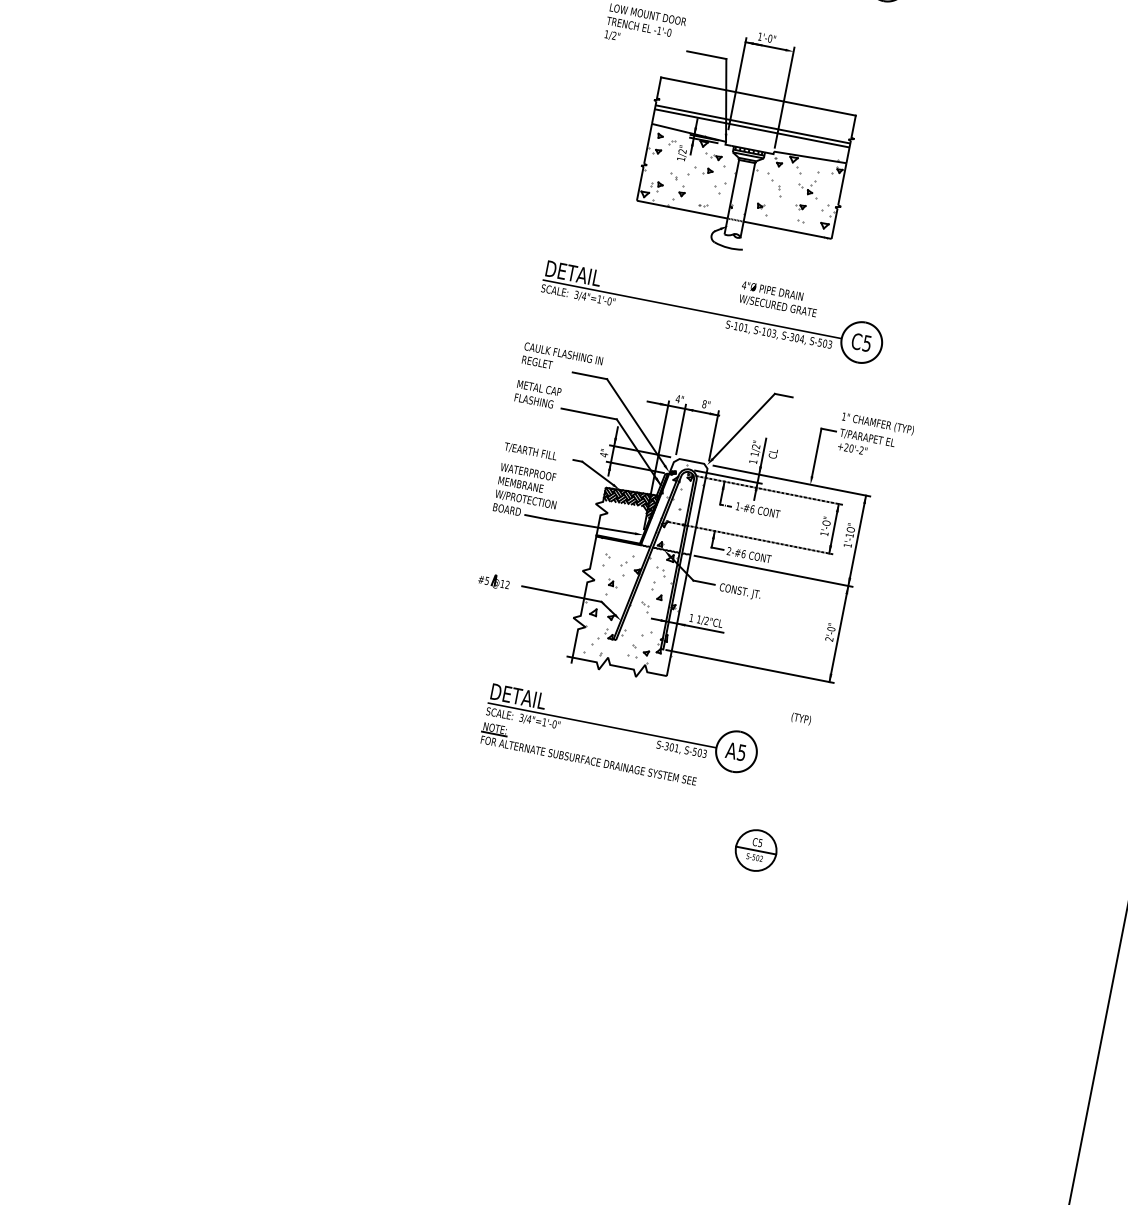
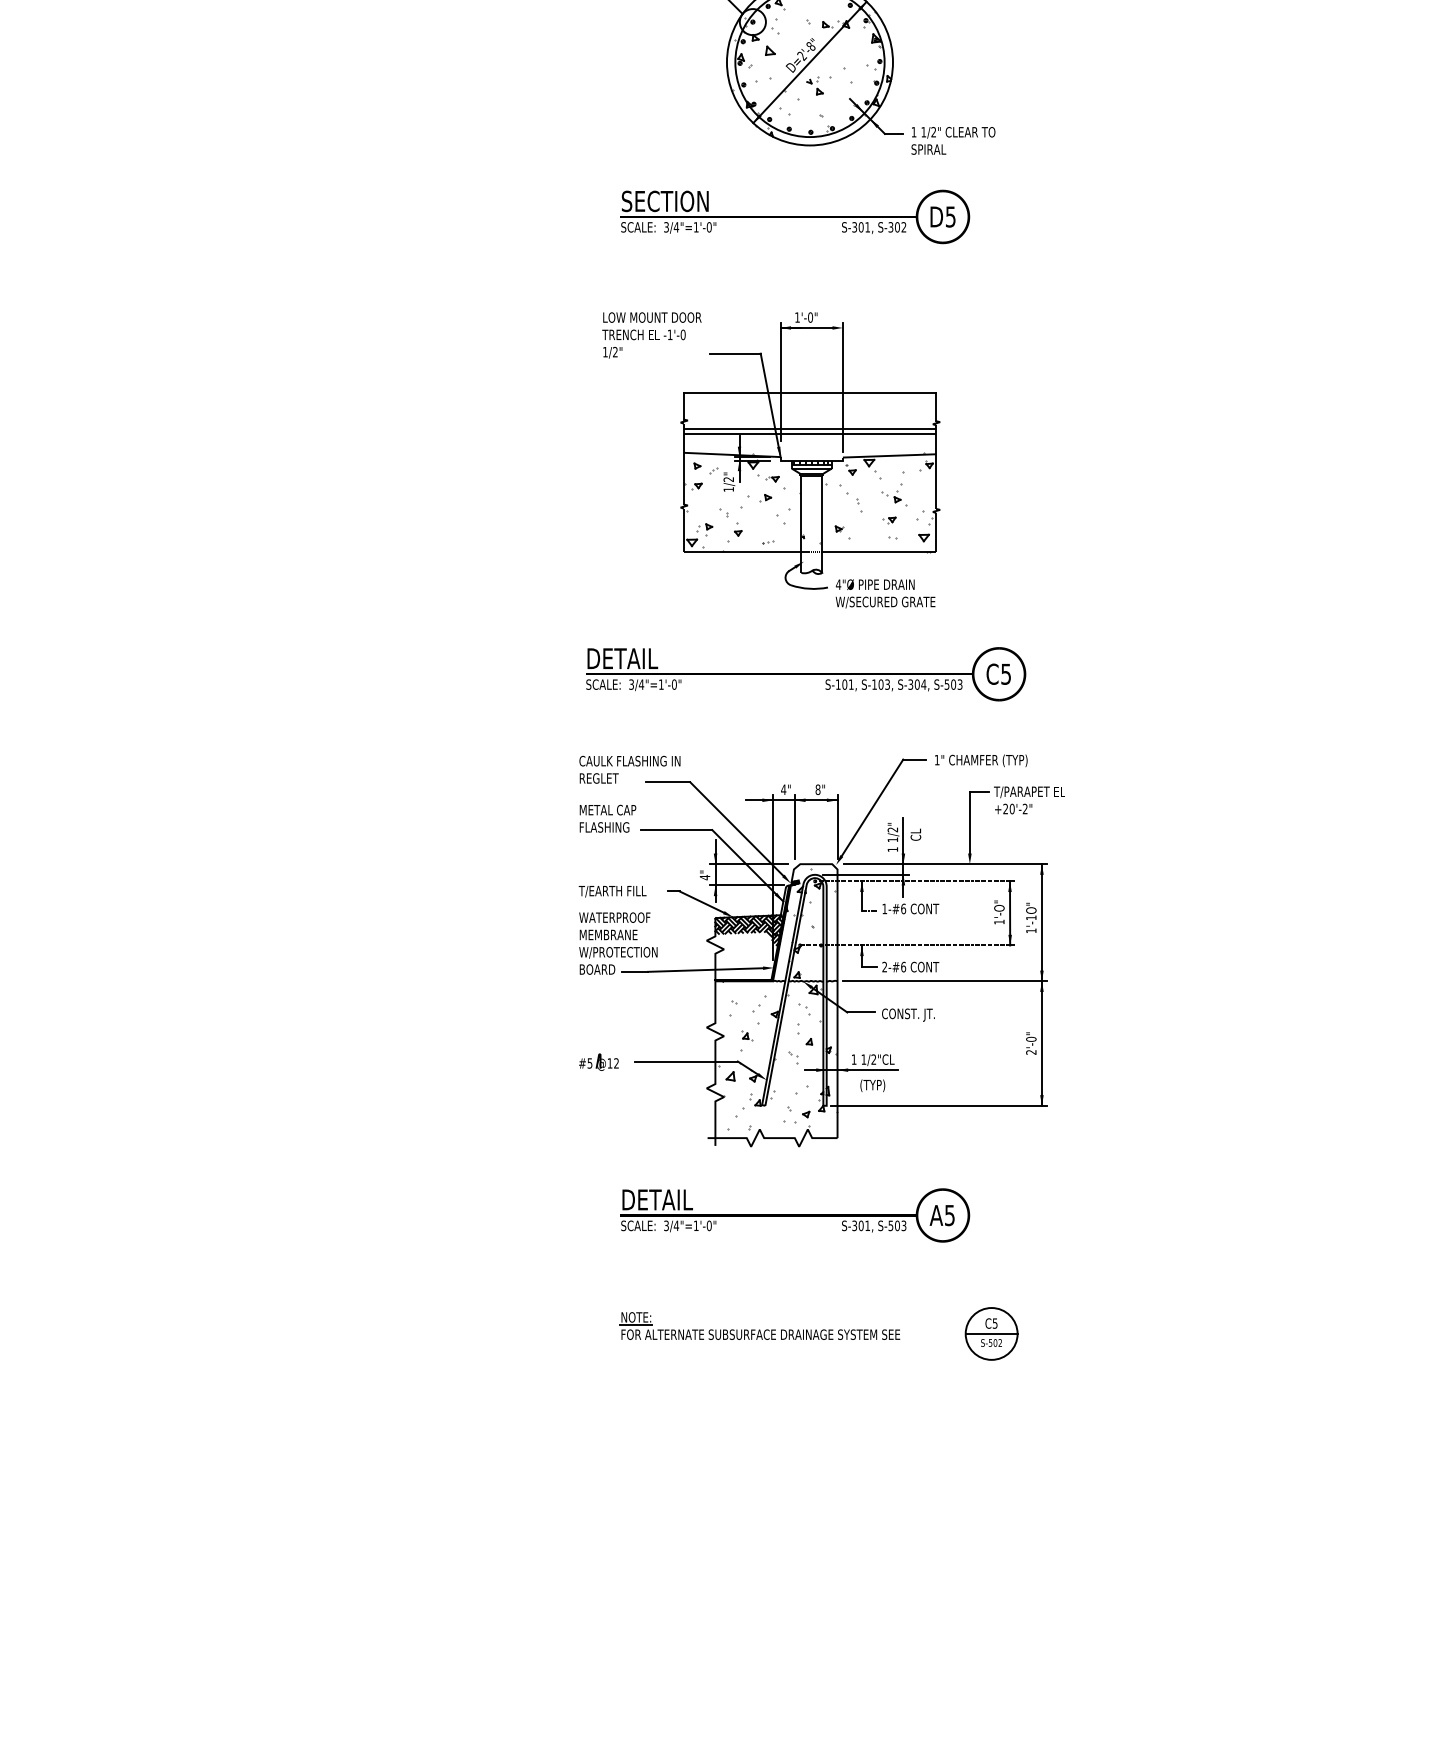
text: (779, 299) -> (885, 593), moved
text: (878, 423) -> (981, 760), moved
text: (801, 718) -> (872, 1085), moved
part: (589, 753) -> (759, 1325), moved

